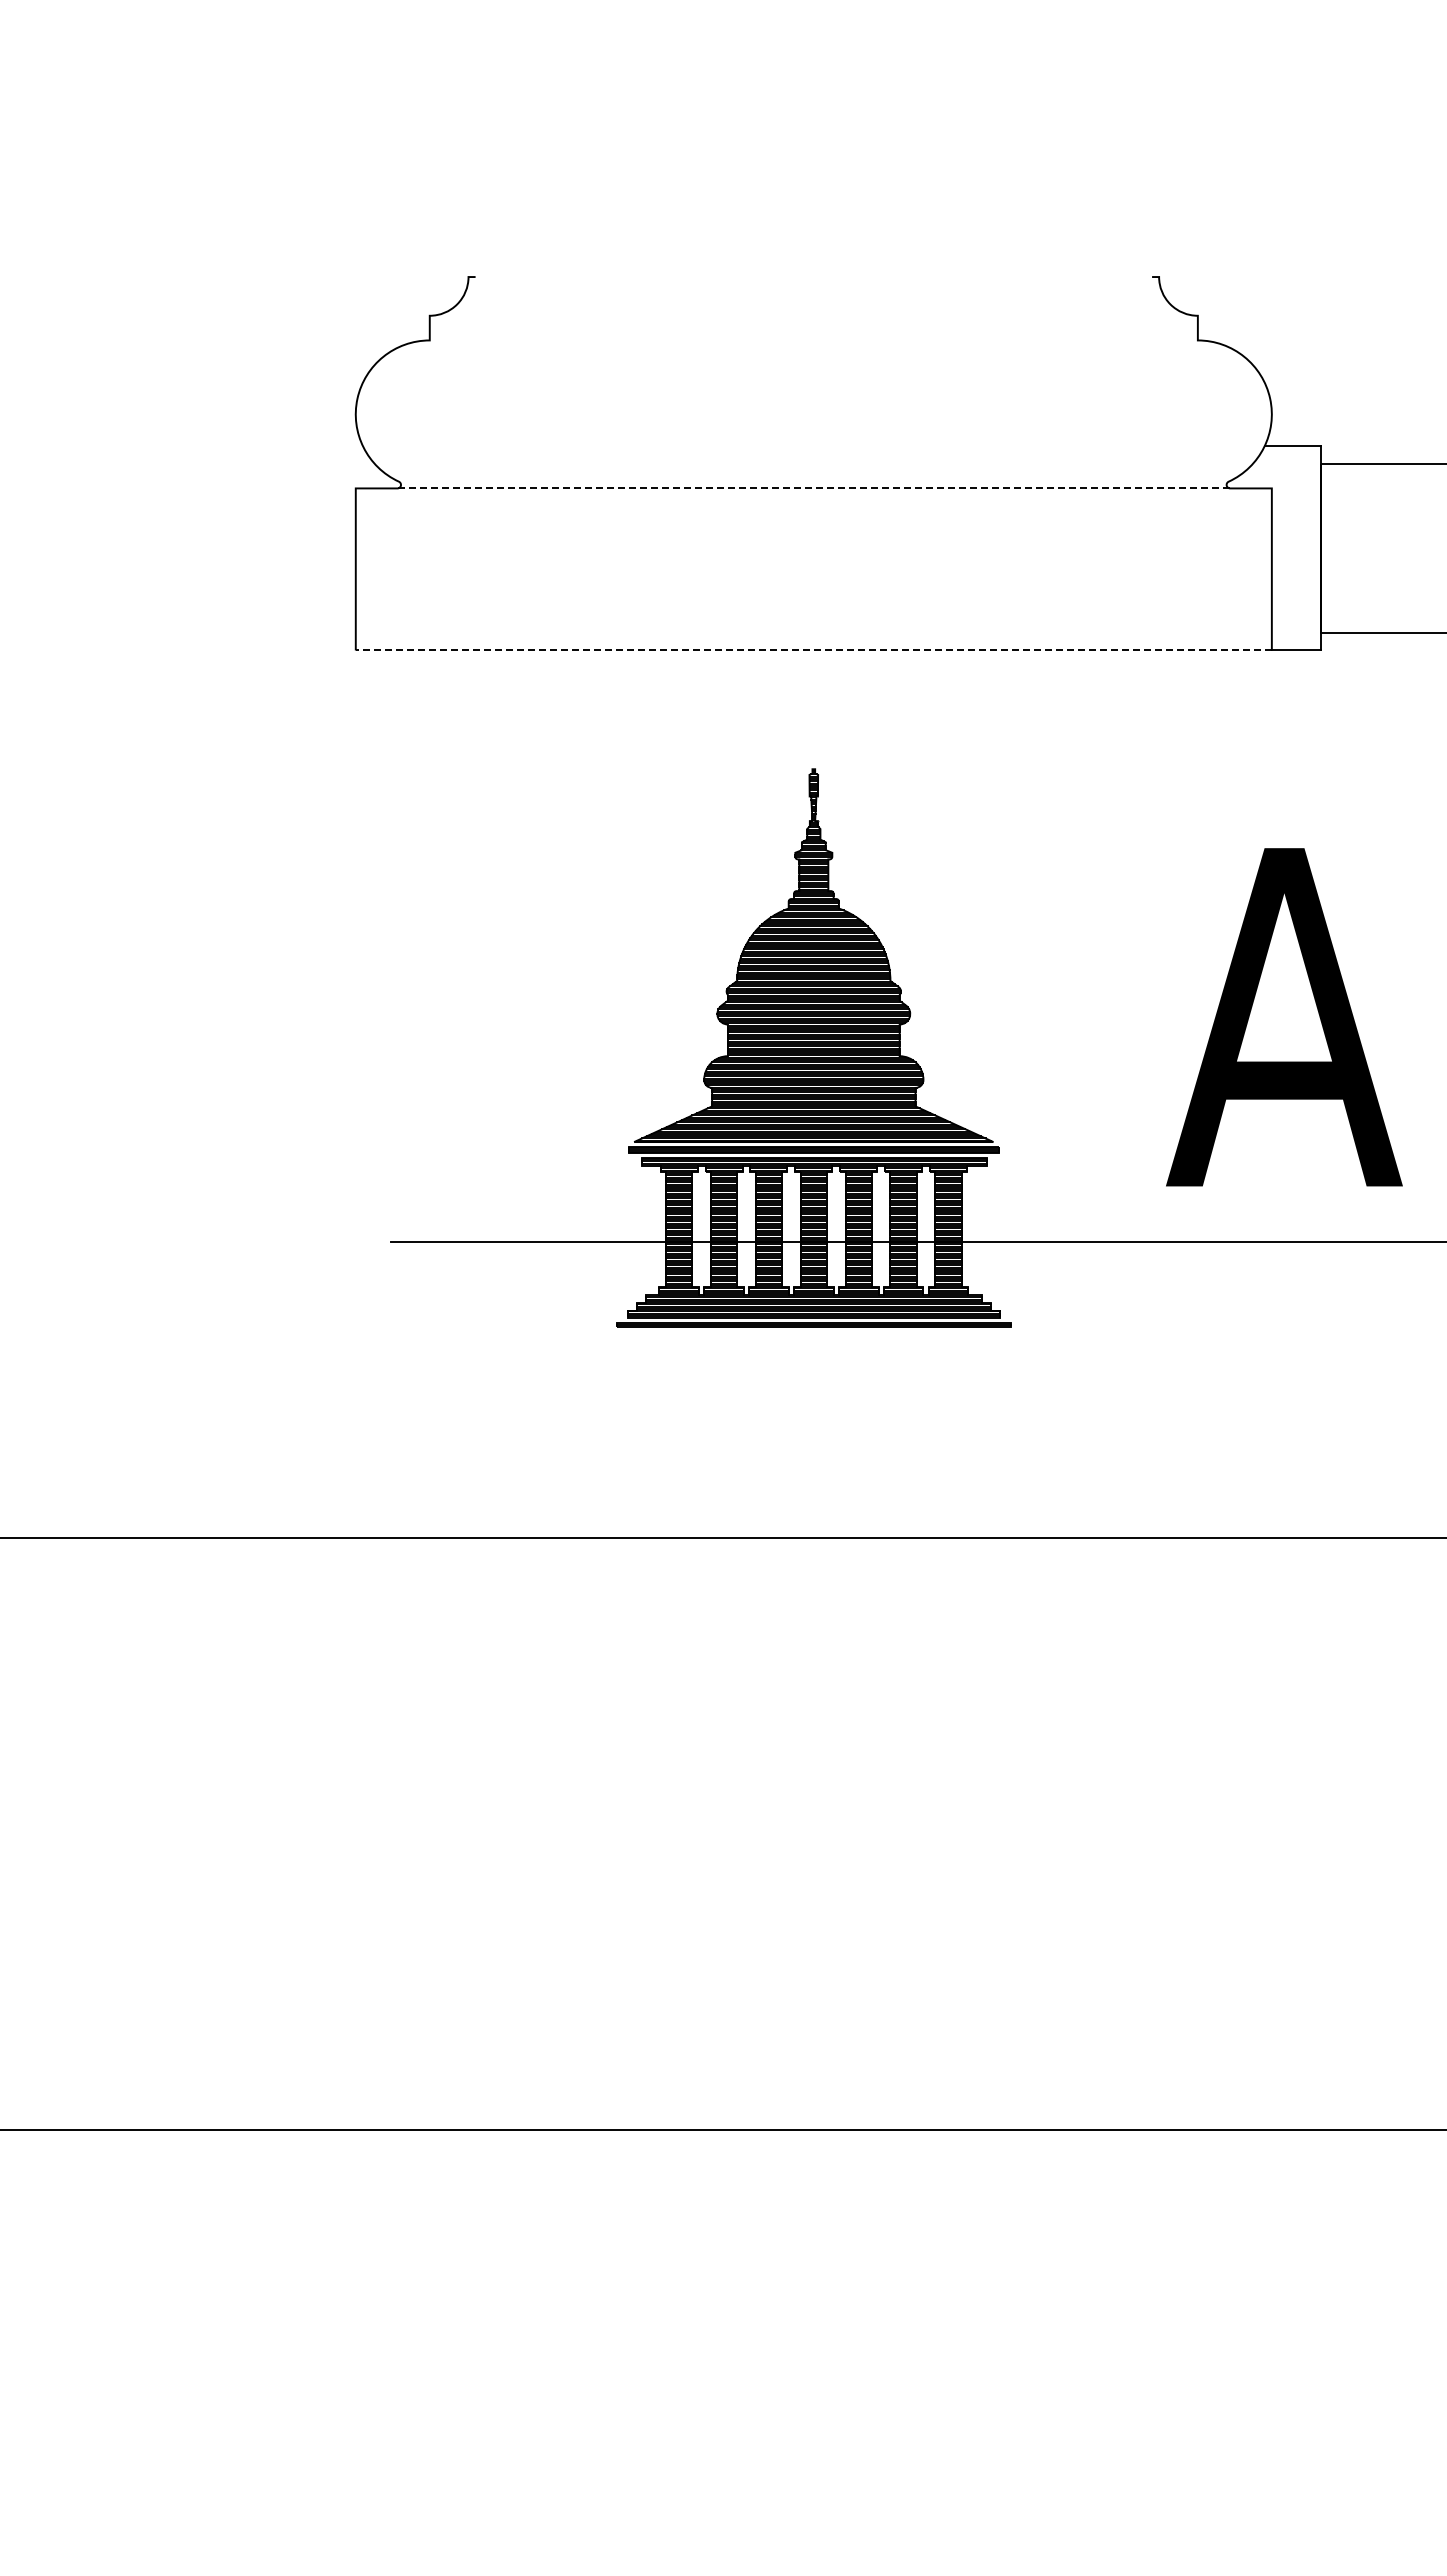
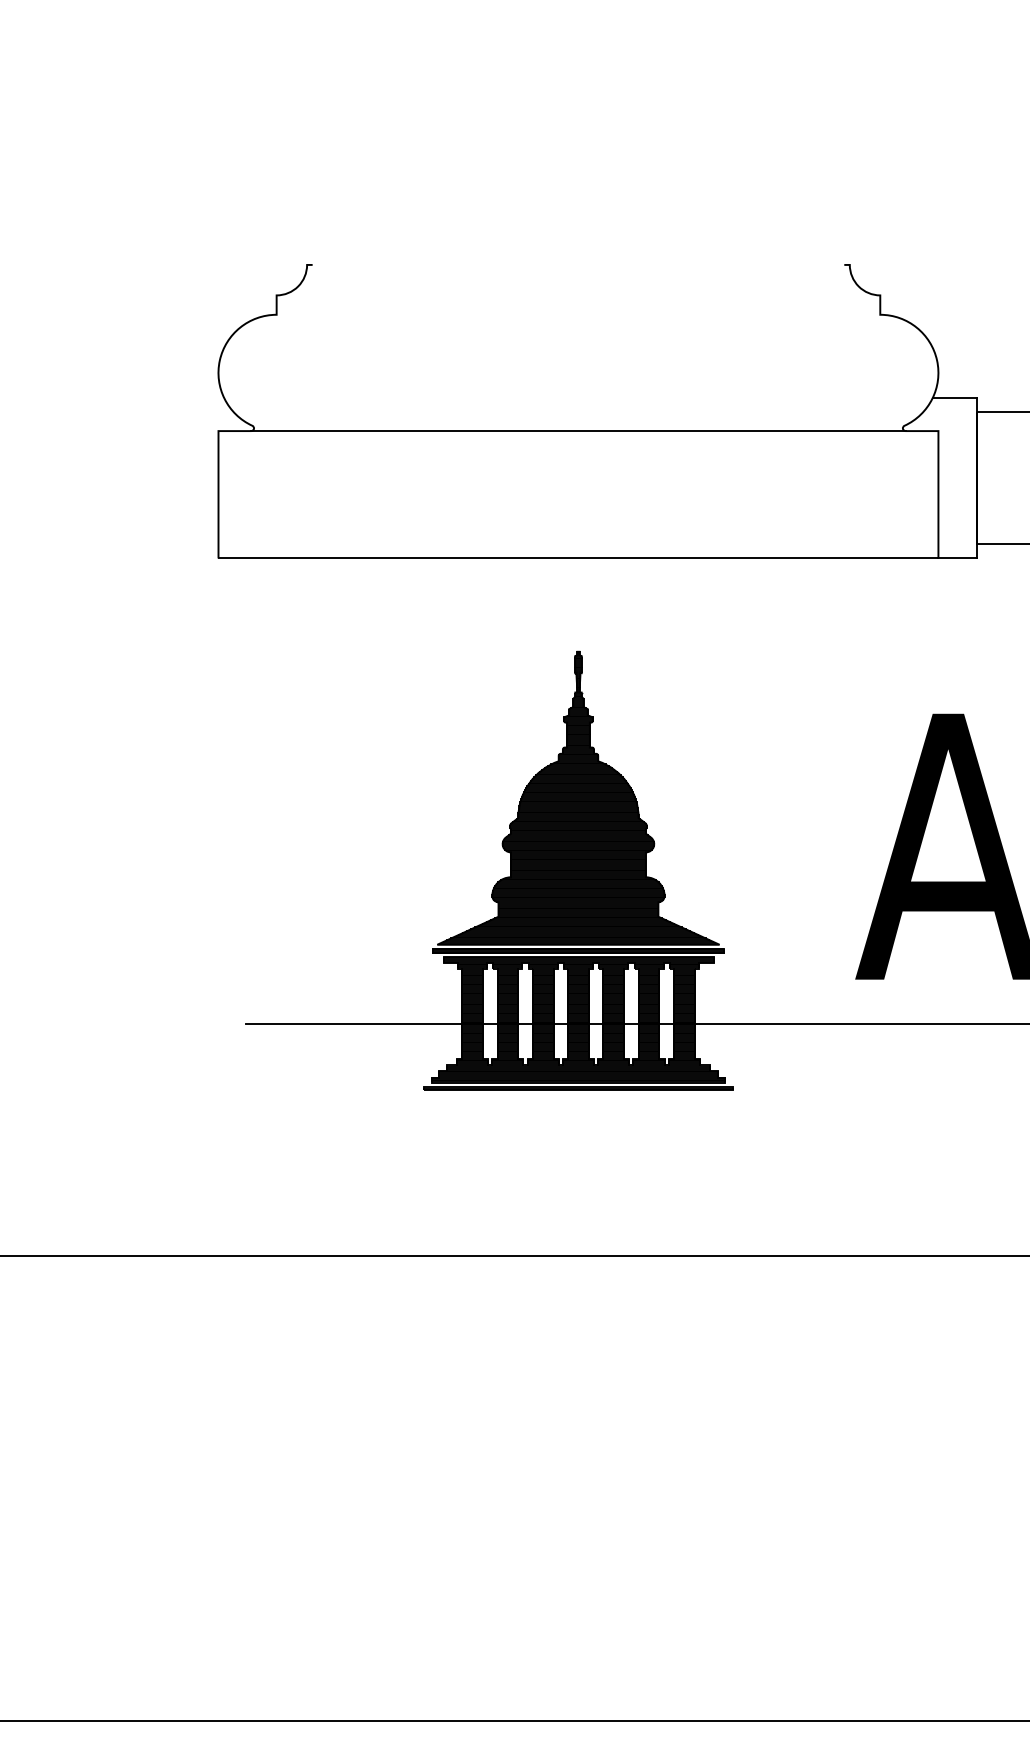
line: (813, 488) -> (578, 431), dashed -> solid
line: (813, 650) -> (578, 558), dashed -> solid

